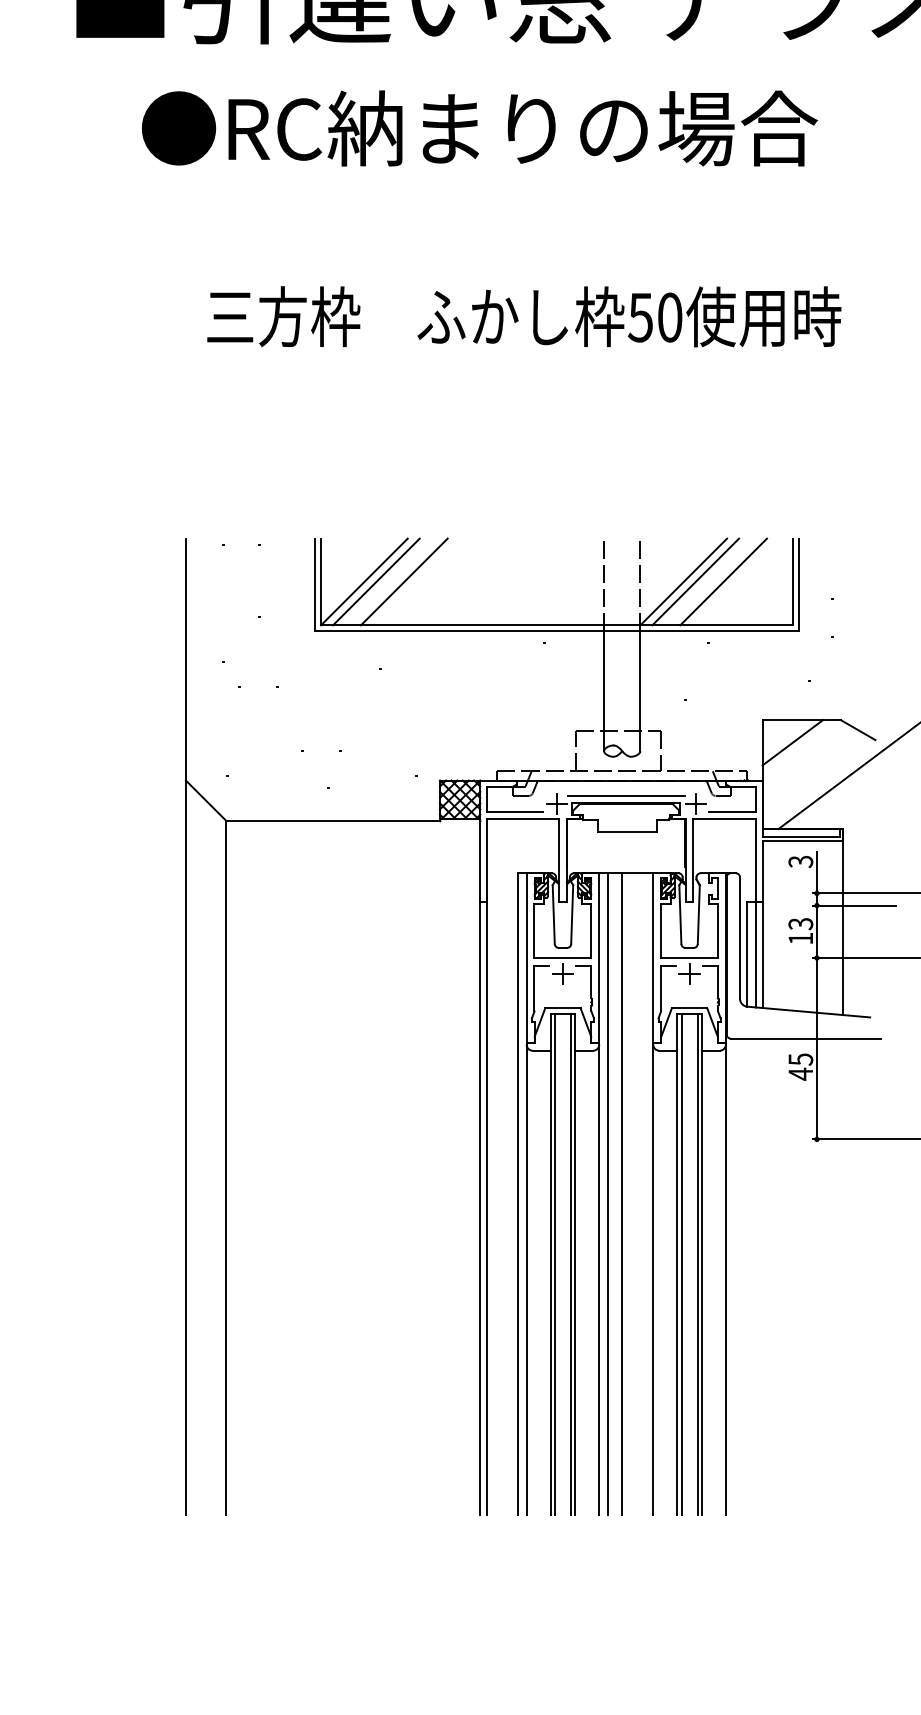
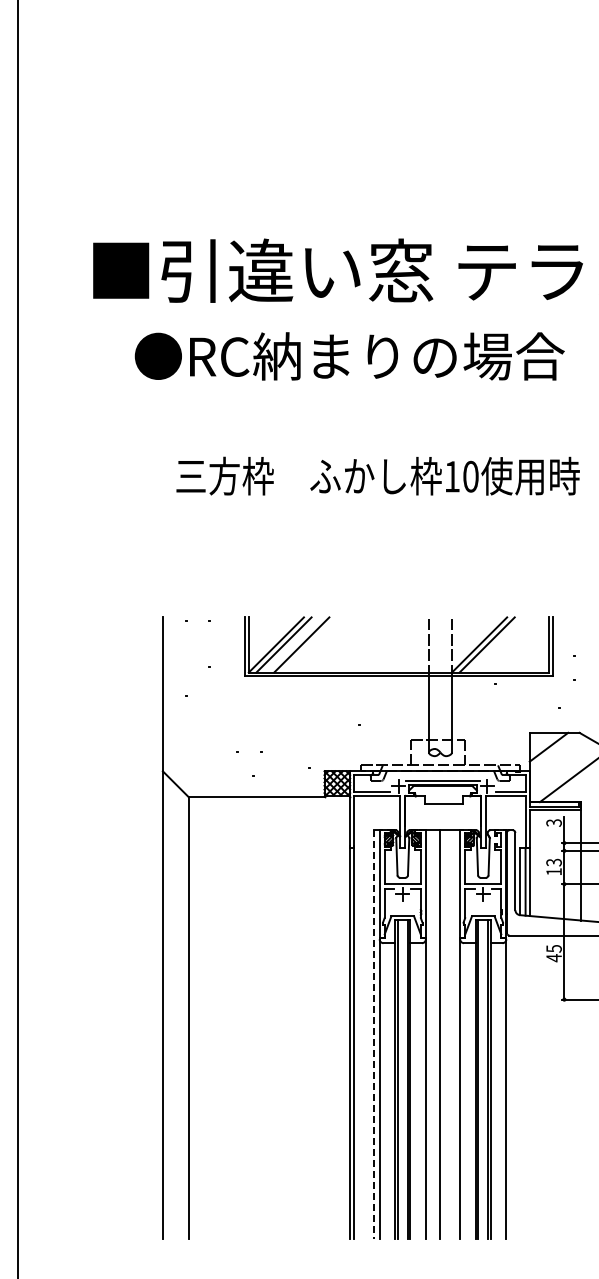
text: (639, 317) -> (451, 476), 50 -> 10
line: (722, 581) -> (504, 644), removed
line: (608, 1194) -> (431, 1034), removed
line: (518, 1195) -> (374, 1035), solid -> dashed

